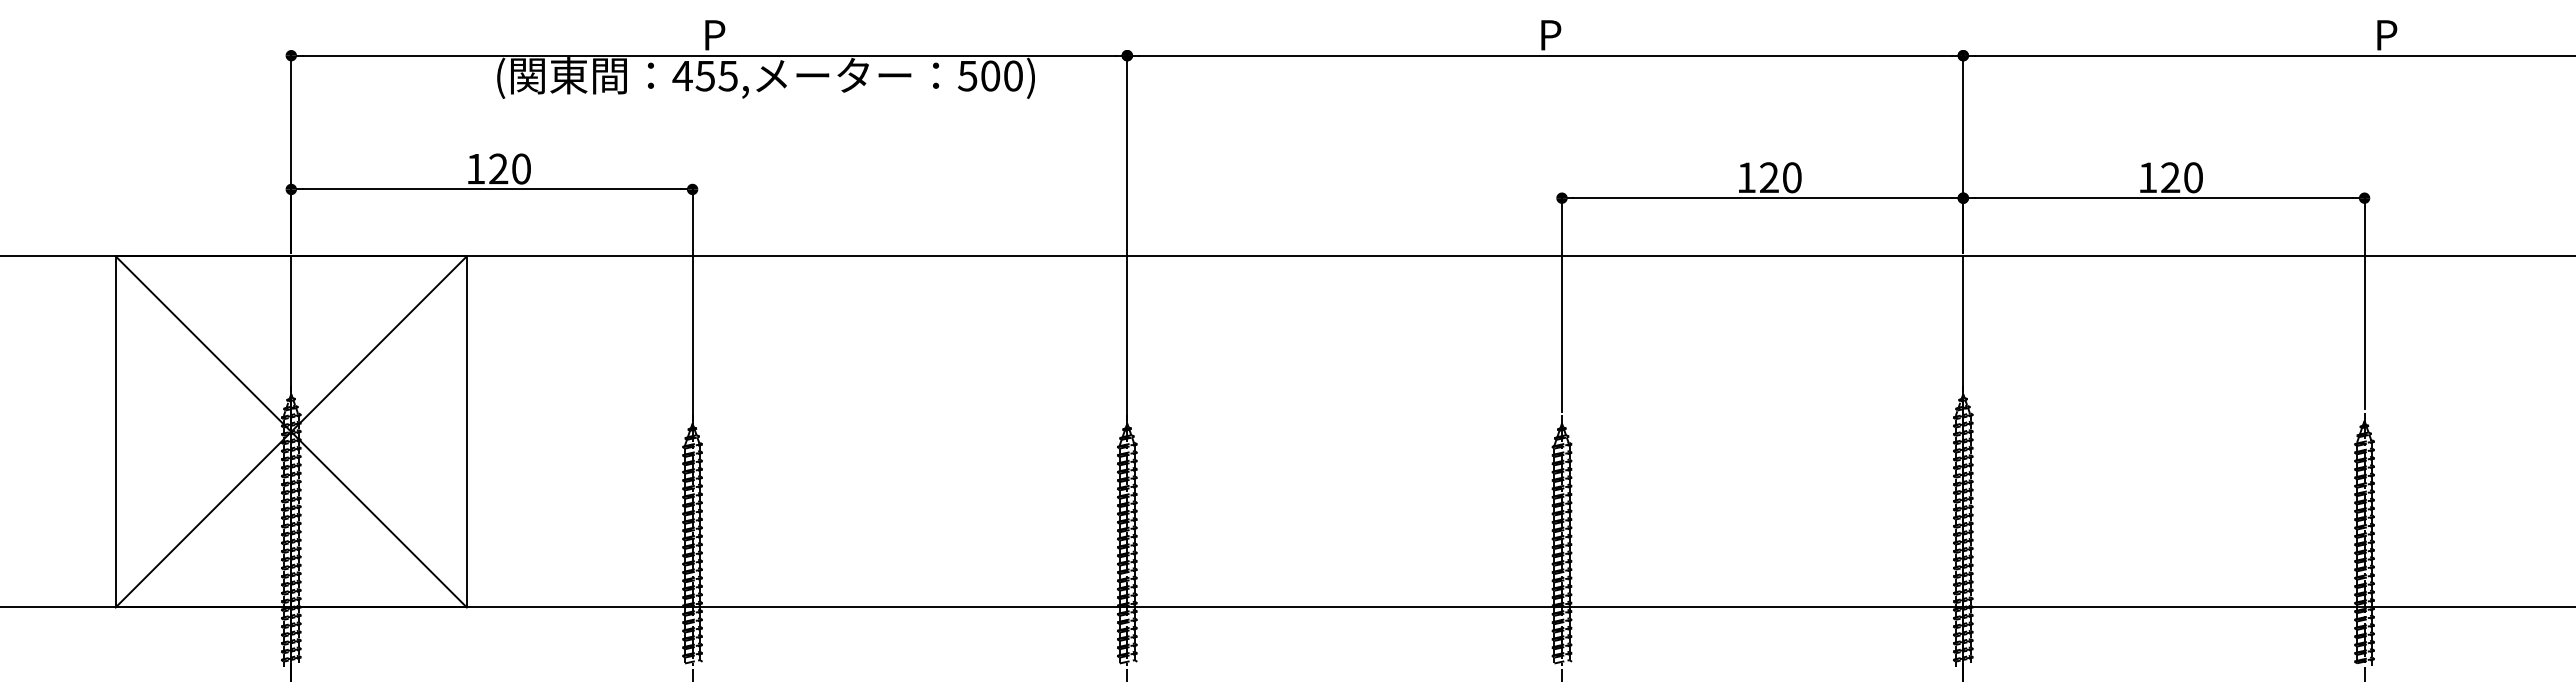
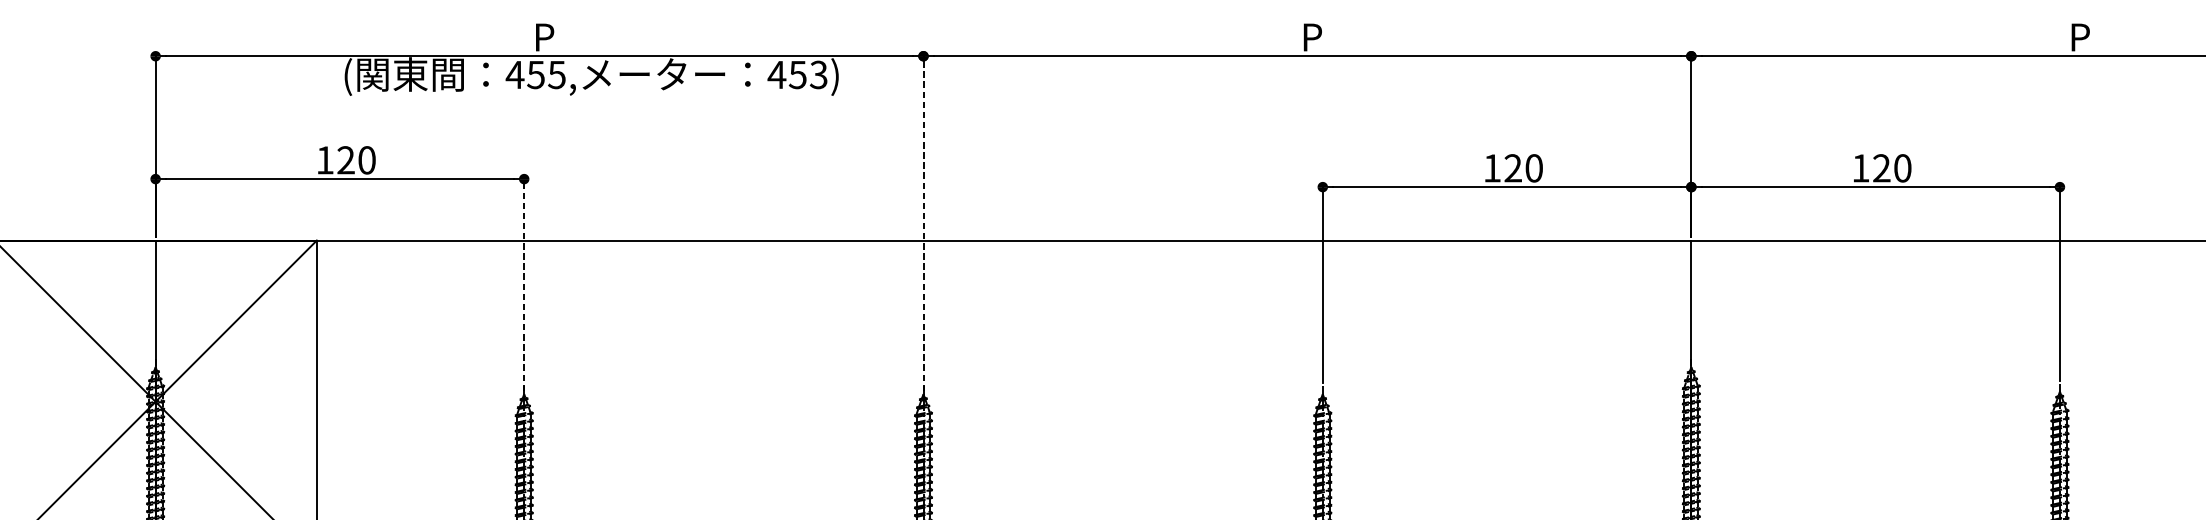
text: (989, 75) -> (796, 74), 500) -> 453)
line: (1127, 236) -> (923, 222), solid -> dashed
line: (692, 302) -> (524, 282), solid -> dashed

